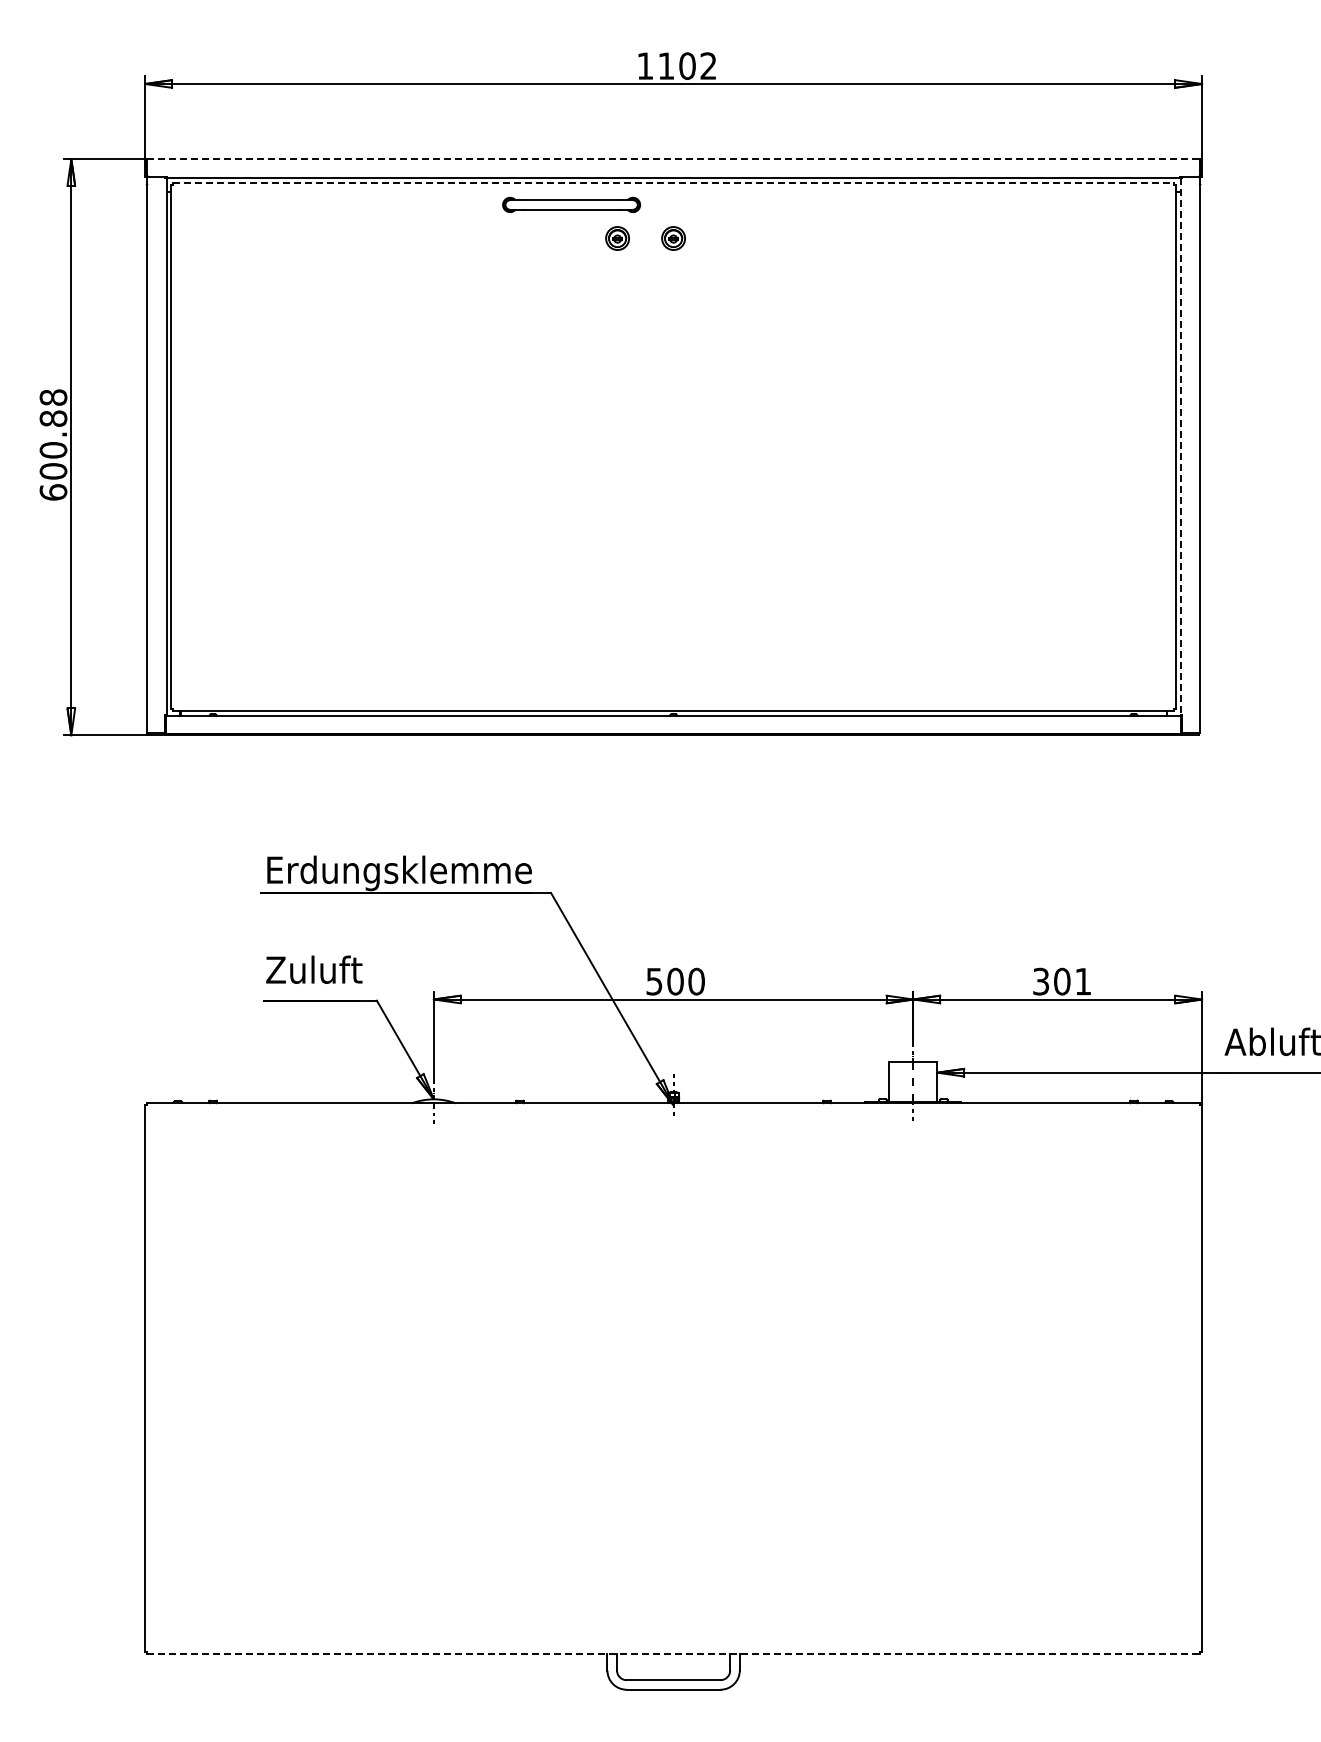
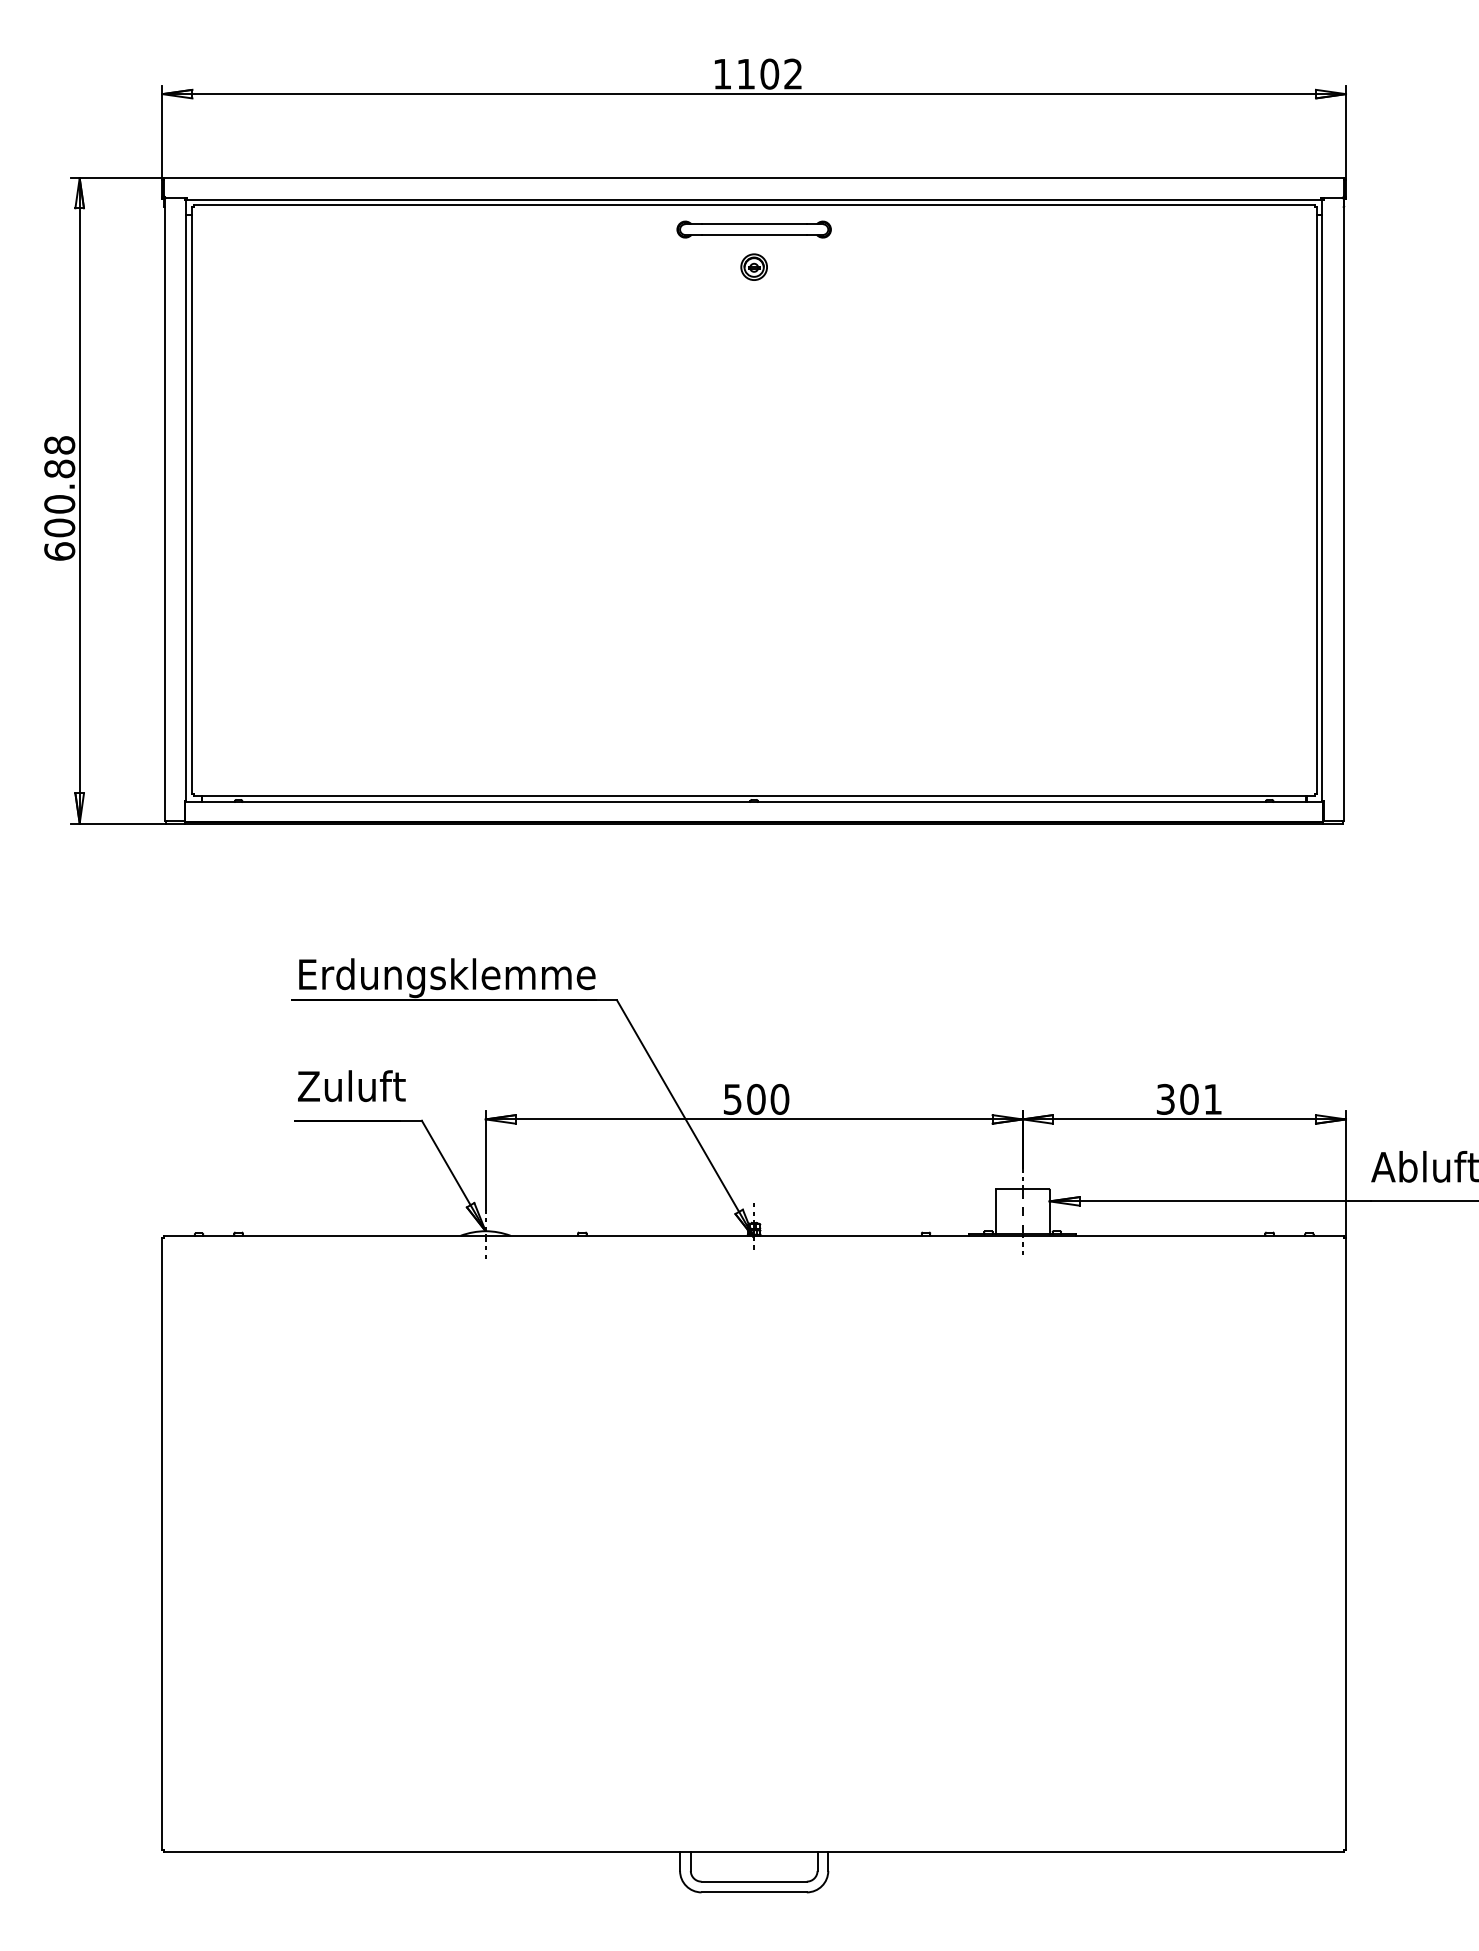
line: (673, 159) -> (754, 178), dashed -> solid
line: (673, 182) -> (754, 204), dashed -> solid
part: (571, 204) -> (754, 229), moved
part: (617, 238) -> (691, 267), removed
line: (1180, 446) -> (1321, 500), dashed -> solid
line: (673, 1653) -> (754, 1851), dashed -> solid

